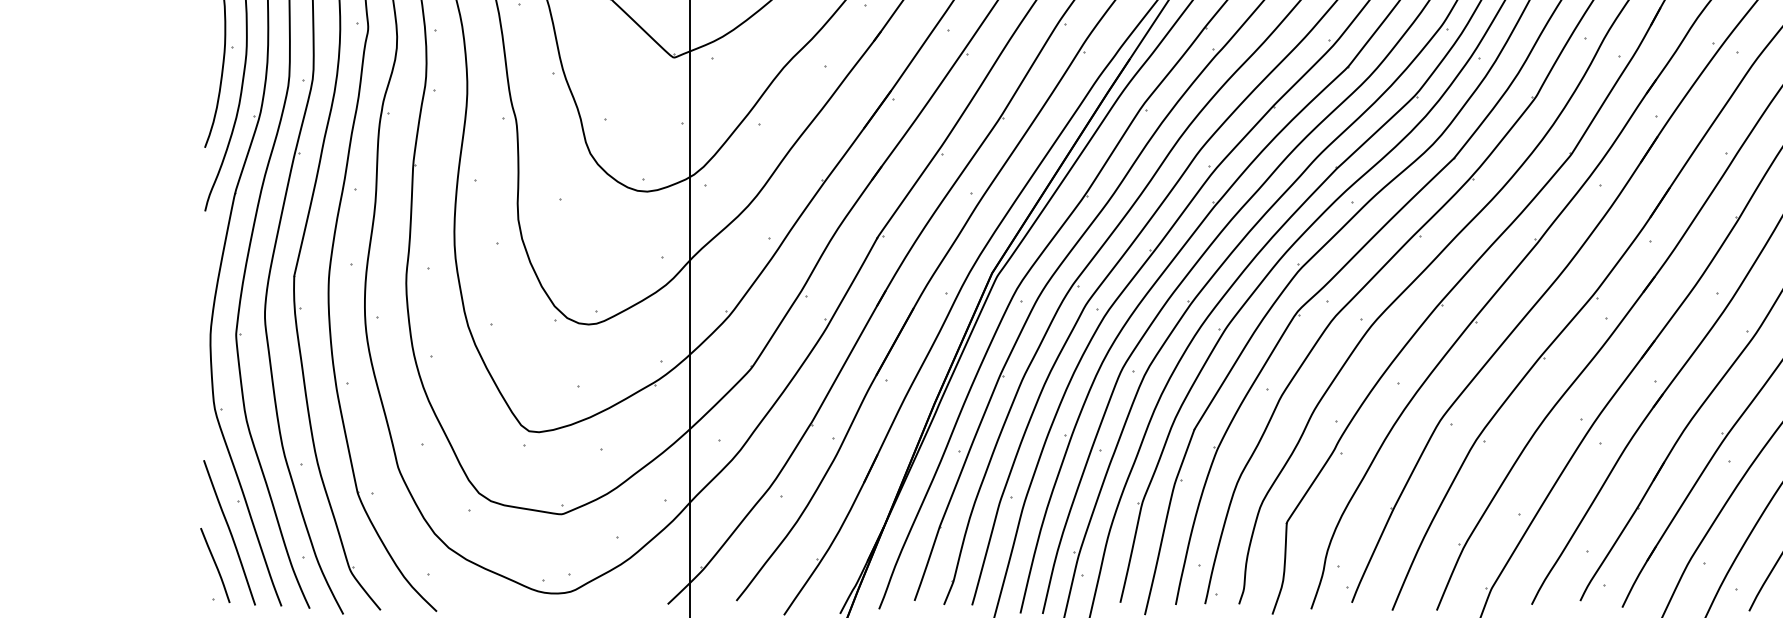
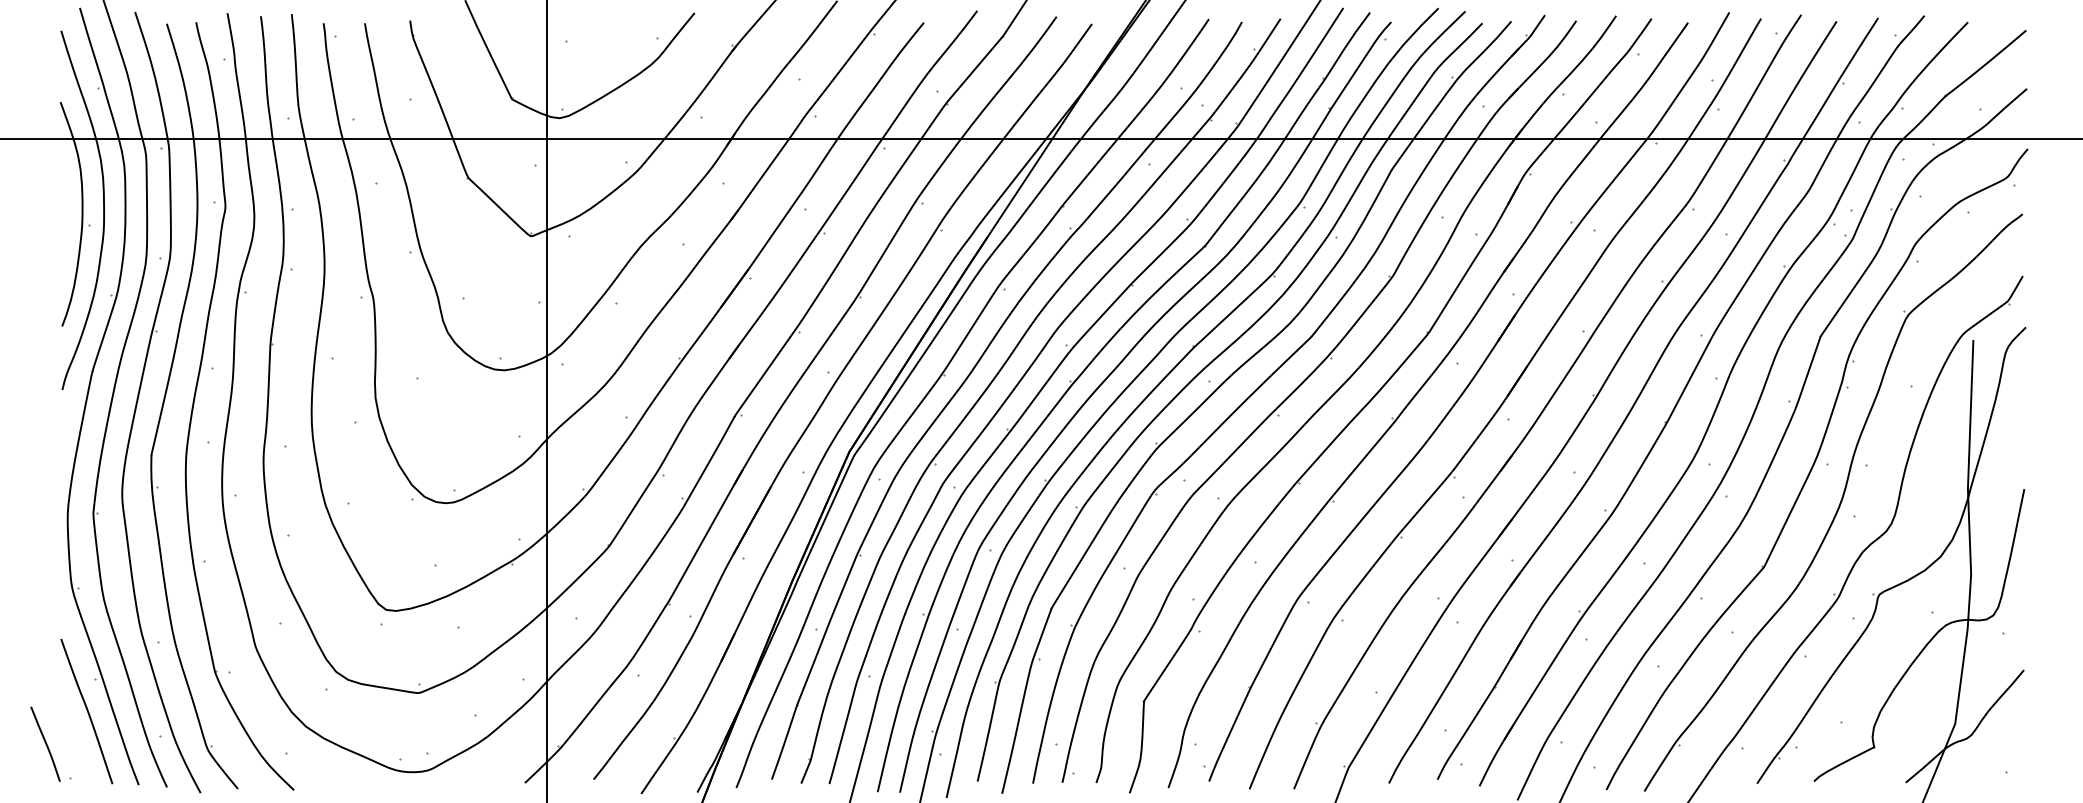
curve: (215, 564) -> (45, 743), moved

